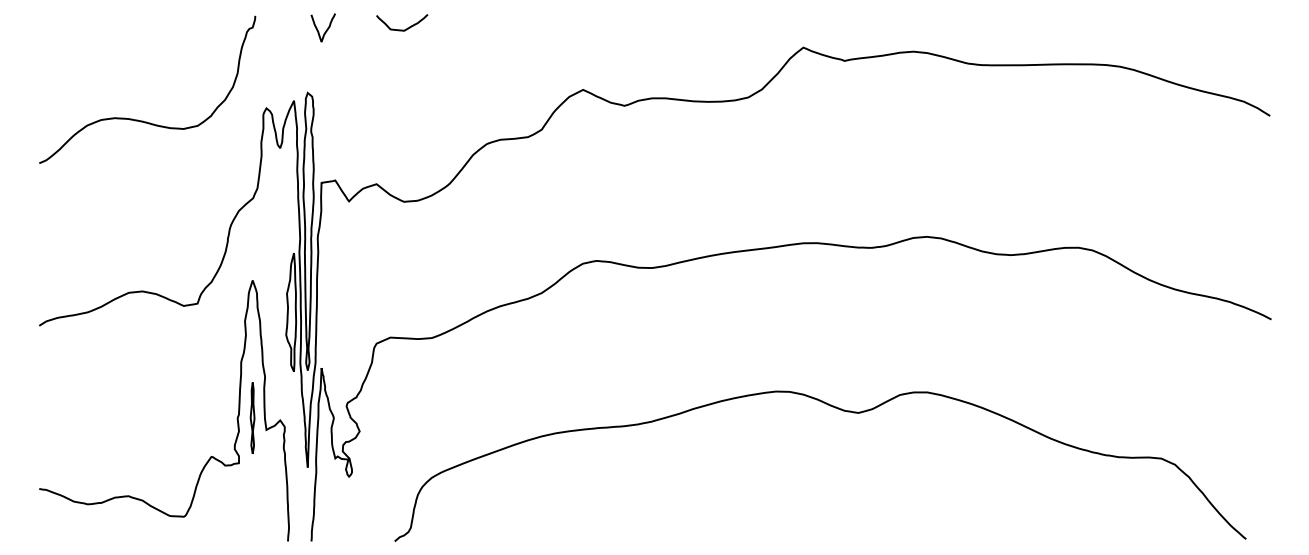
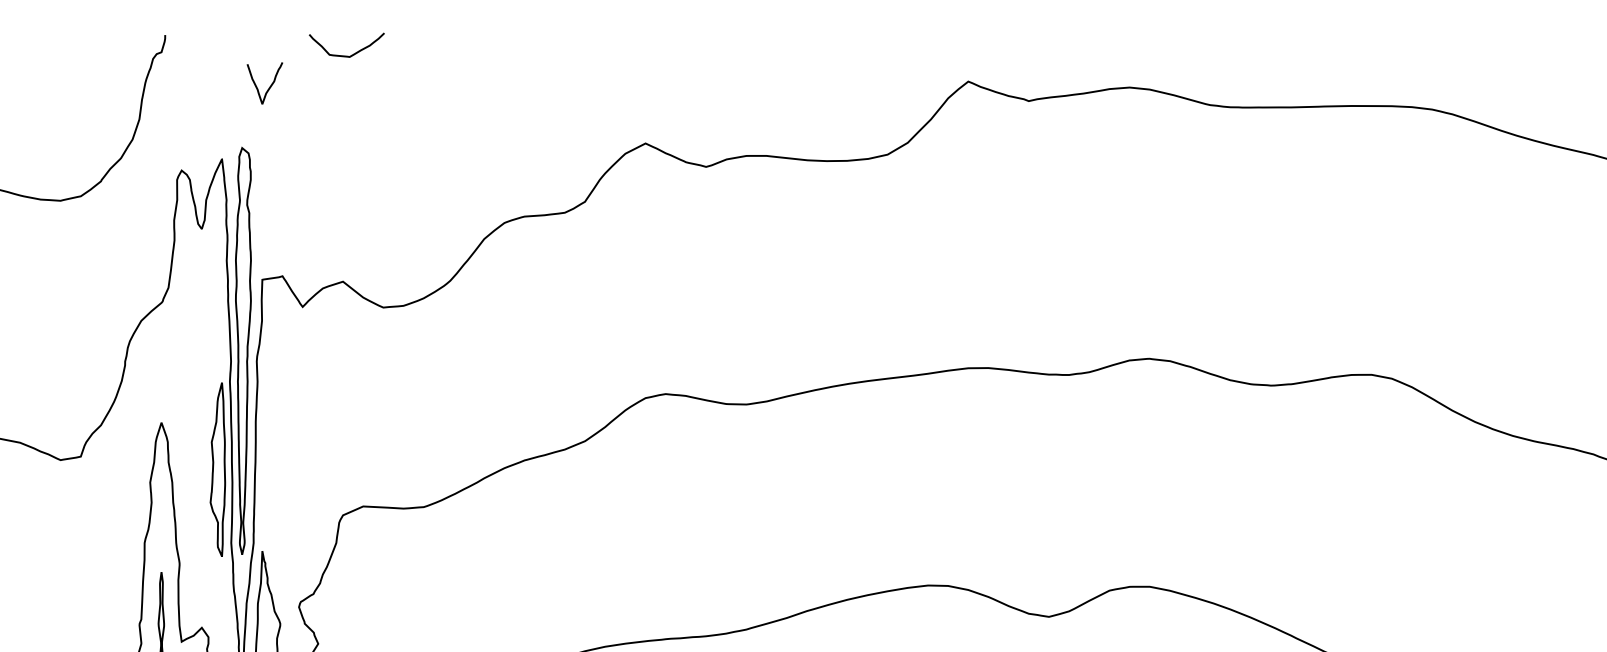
curve: (402, 29) -> (347, 55), moved
curve: (325, 30) -> (268, 87), moved

